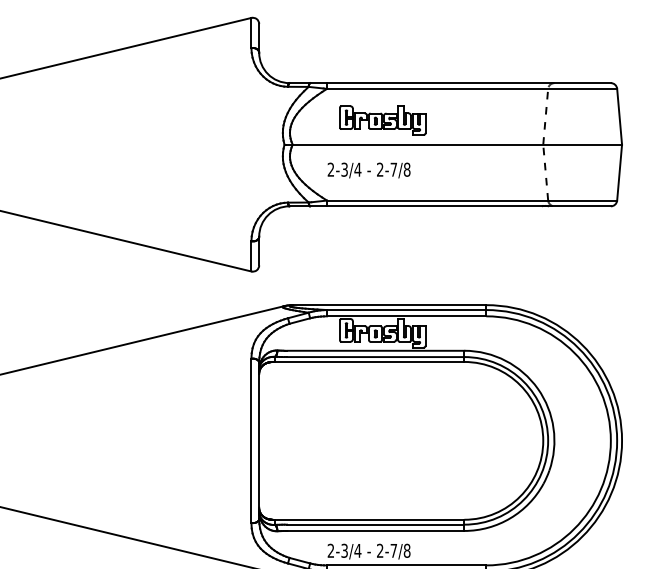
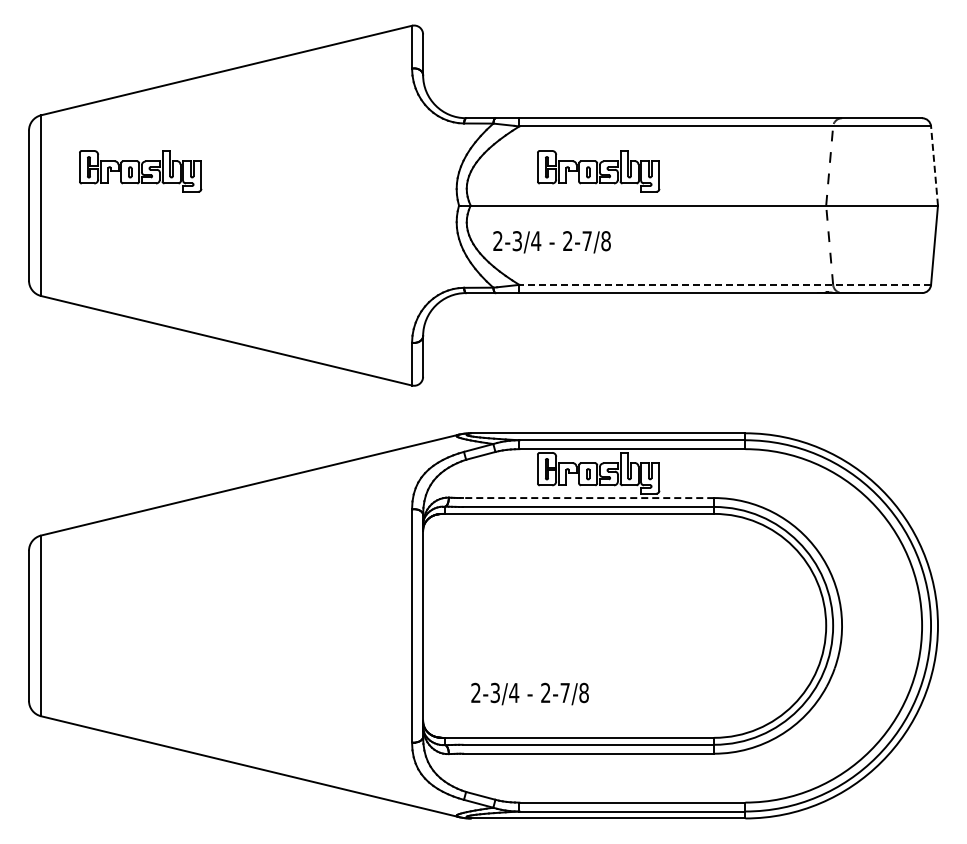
line: (619, 117) -> (934, 166), solid -> dashed
part: (60, 120) -> (140, 171), added
text: (368, 170) -> (551, 242), moved
line: (472, 200) -> (725, 284), solid -> dashed
line: (375, 351) -> (588, 498), solid -> dashed
text: (368, 551) -> (529, 693), moved

